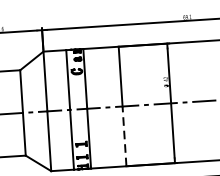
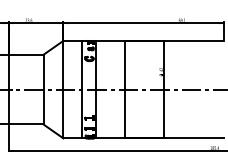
line: (124, 135) -> (124, 113), dashed -> solid

